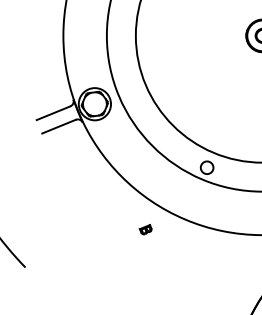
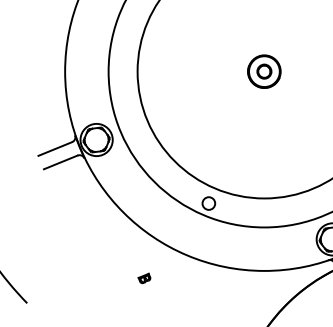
part: (145, 229) -> (144, 278), moved

